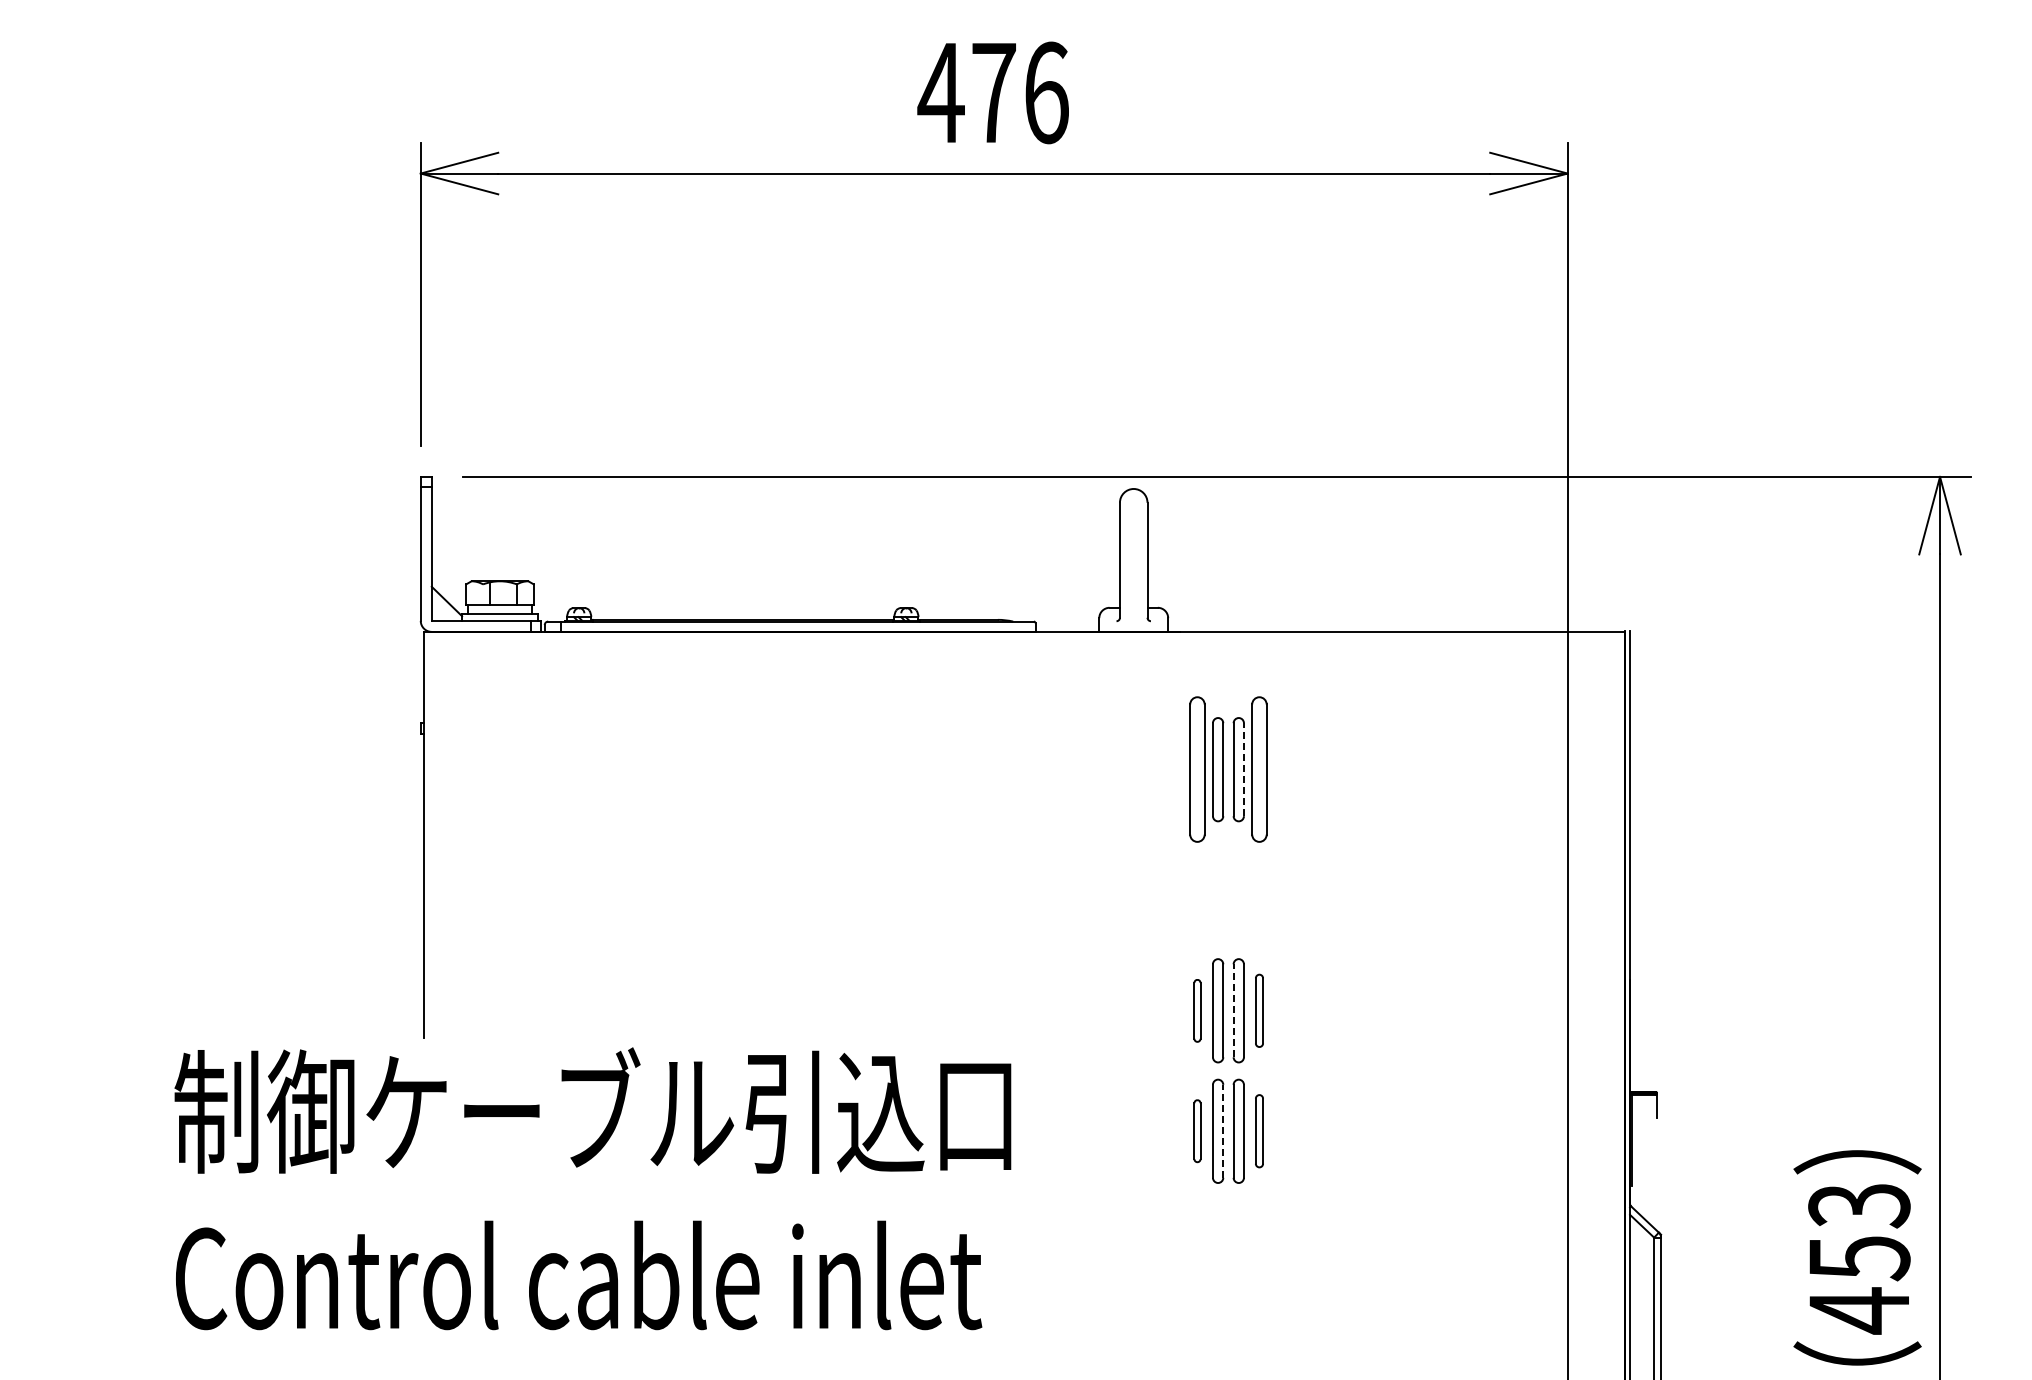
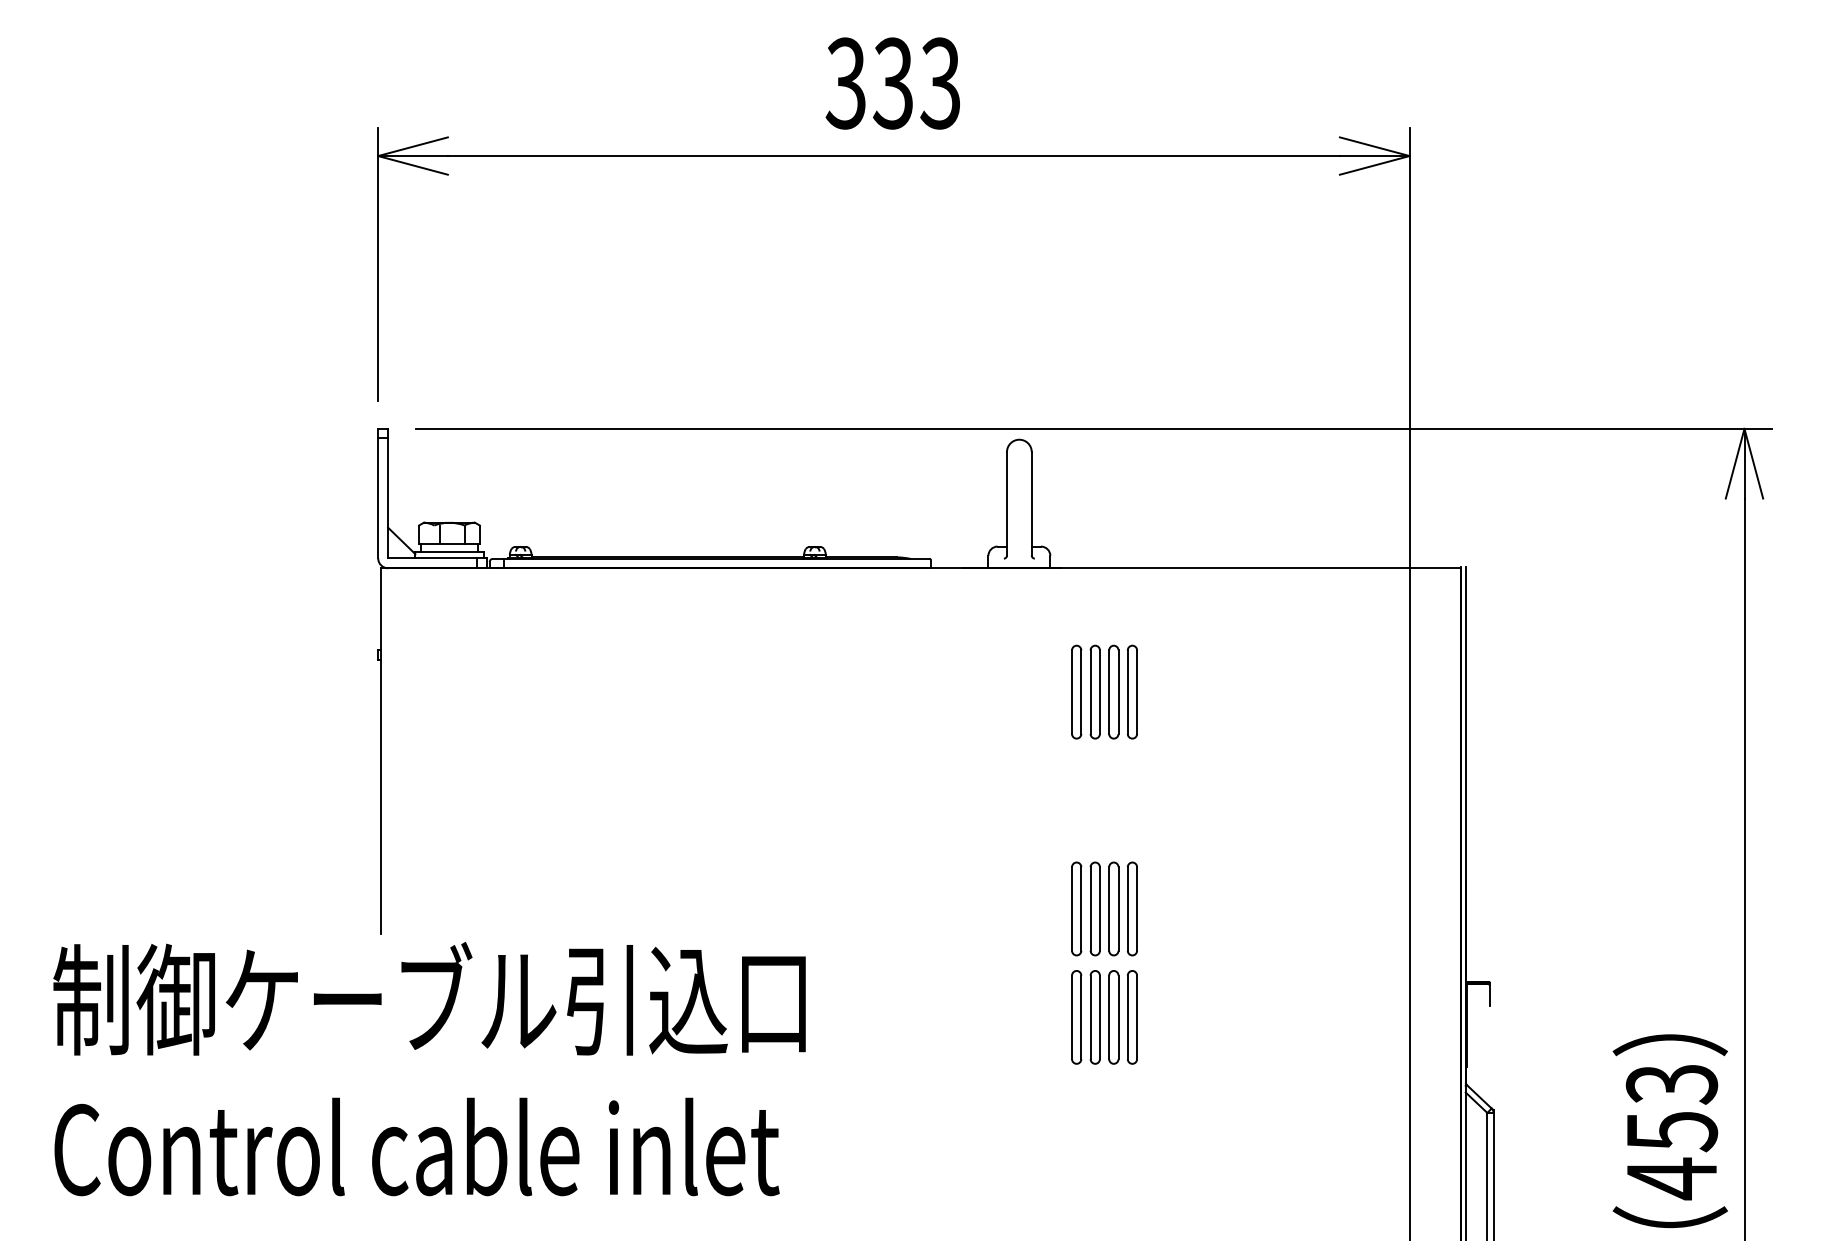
text: (992, 92) -> (892, 83), 476 -> 333
part: (1197, 769) -> (1076, 691), size x0.71
line: (1243, 769) -> (1118, 691), dashed -> solid
part: (1259, 769) -> (1132, 691), size x0.71
part: (1197, 1010) -> (1076, 908), size x1.67
line: (1233, 1010) -> (1109, 908), dashed -> solid
part: (1259, 1010) -> (1132, 908), size x1.43
part: (1197, 1130) -> (1076, 1016), size x1.67
line: (1223, 1130) -> (1100, 1016), dashed -> solid
part: (1259, 1130) -> (1132, 1016), size x1.43
text: (592, 1188) -> (429, 1068), moved

